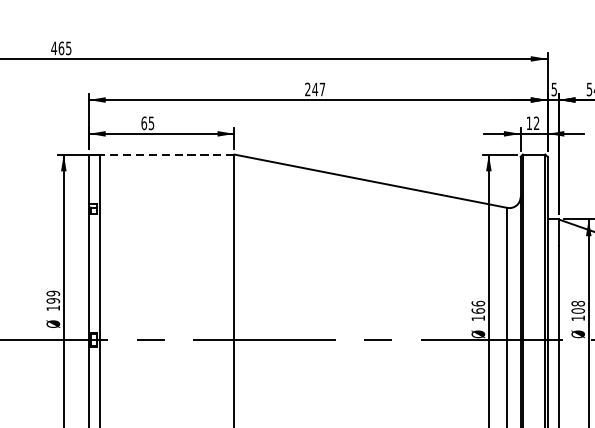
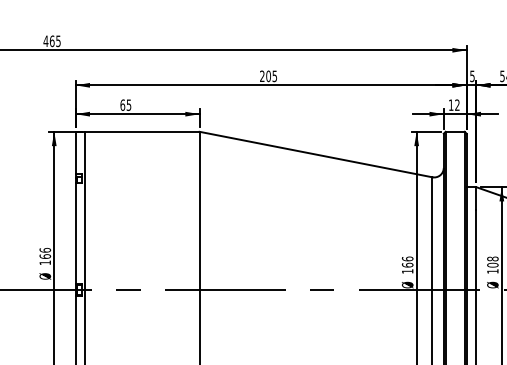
text: (318, 89) -> (271, 76), 247 -> 205
line: (166, 154) -> (141, 131), dashed -> solid
text: (53, 296) -> (45, 252), 199 -> 166

